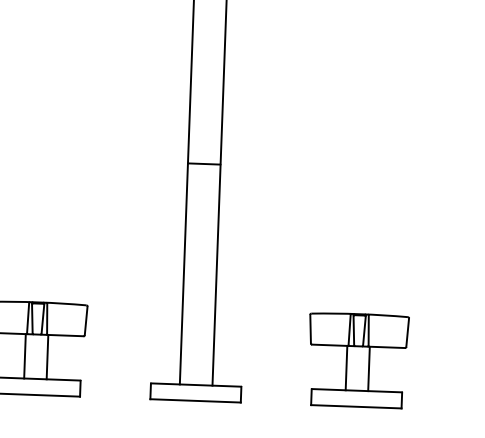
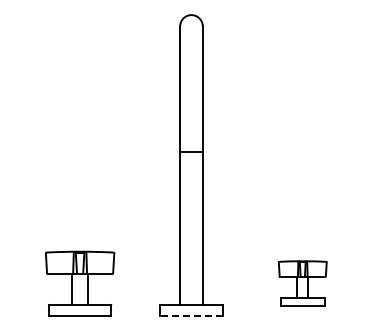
part: (357, 360) -> (302, 283), size x0.7
line: (194, 400) -> (190, 315), solid -> dashed

